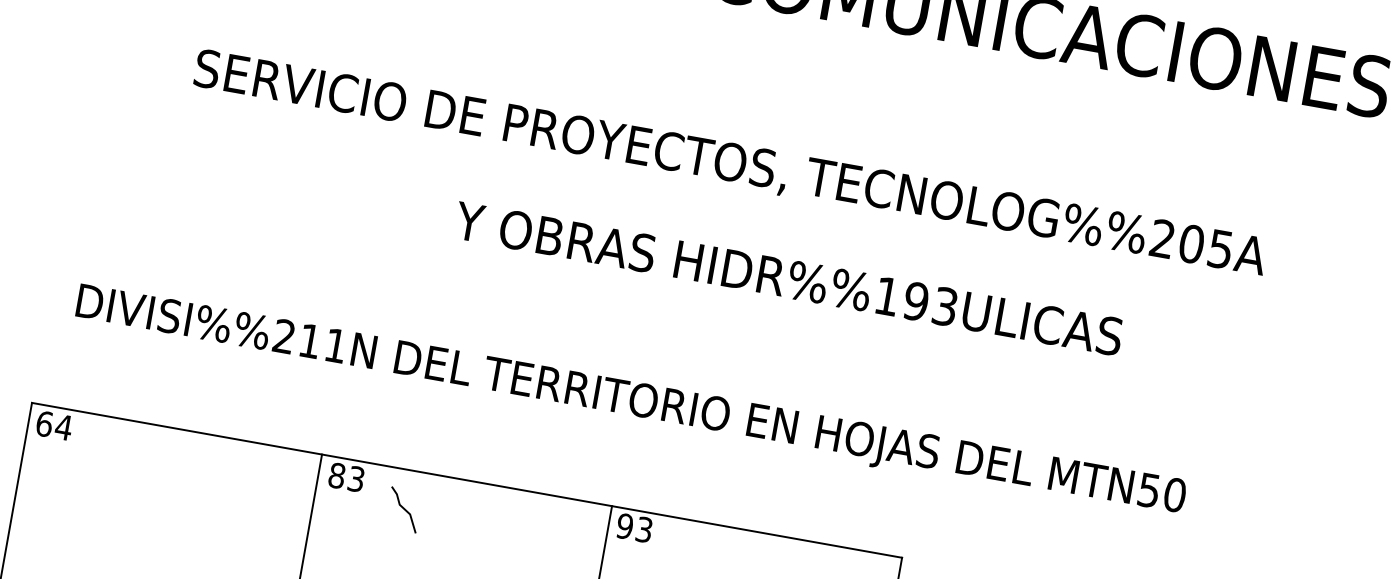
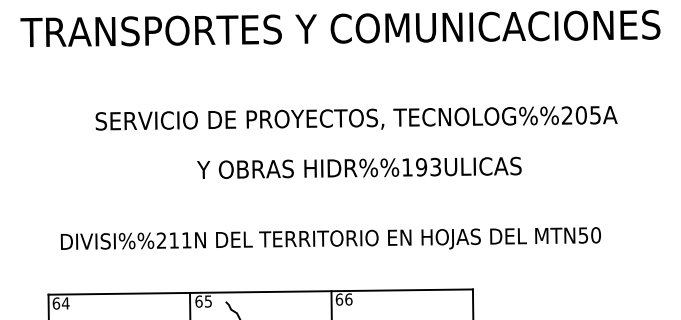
text: (789, 277) -> (359, 167), moved
text: (346, 477) -> (203, 301), 83 -> 65
text: (633, 527) -> (343, 299), 93 -> 66

